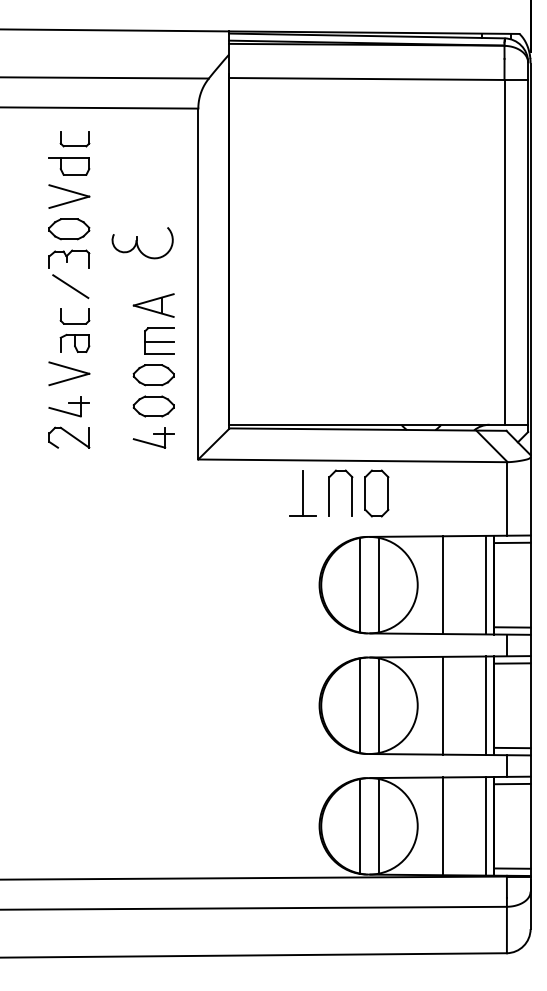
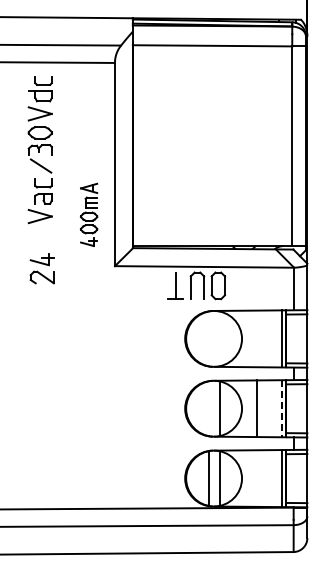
part: (142, 242) -> (82, 140), removed
part: (152, 370) -> (88, 214), size x0.7
part: (67, 422) -> (41, 268), moved
line: (359, 584) -> (208, 338), removed
line: (378, 584) -> (219, 338), removed
line: (442, 584) -> (256, 338), removed
line: (359, 705) -> (208, 408), removed
line: (485, 705) -> (281, 408), solid -> dashed
line: (442, 826) -> (256, 478), removed

